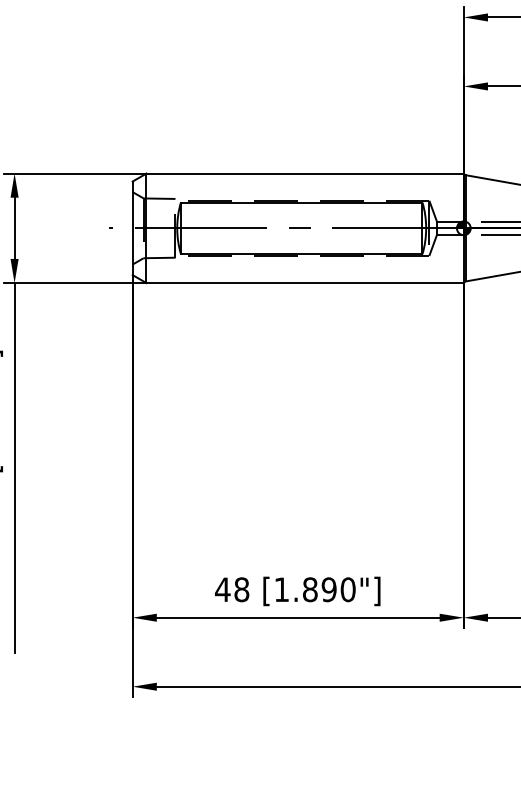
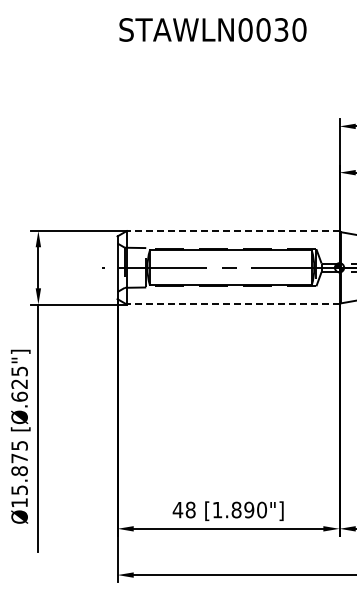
line: (304, 174) -> (232, 231), solid -> dashed
line: (304, 283) -> (232, 304), solid -> dashed

